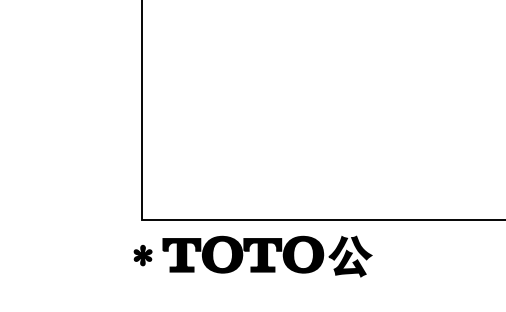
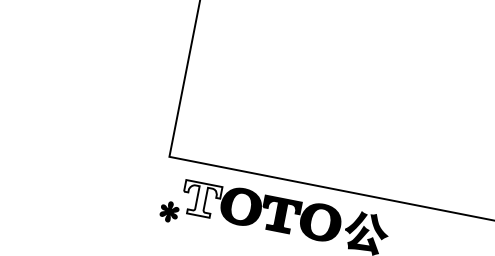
part: (142, 255) -> (168, 211), moved
fill: (181, 255) -> (200, 199), removed

